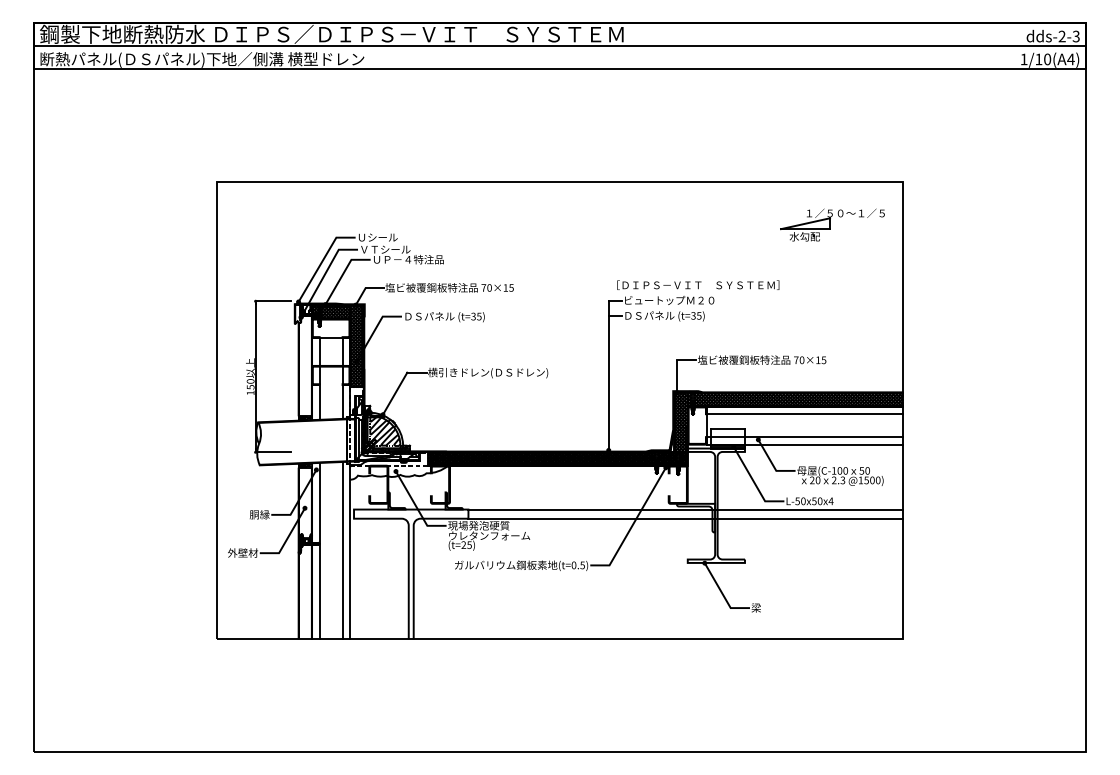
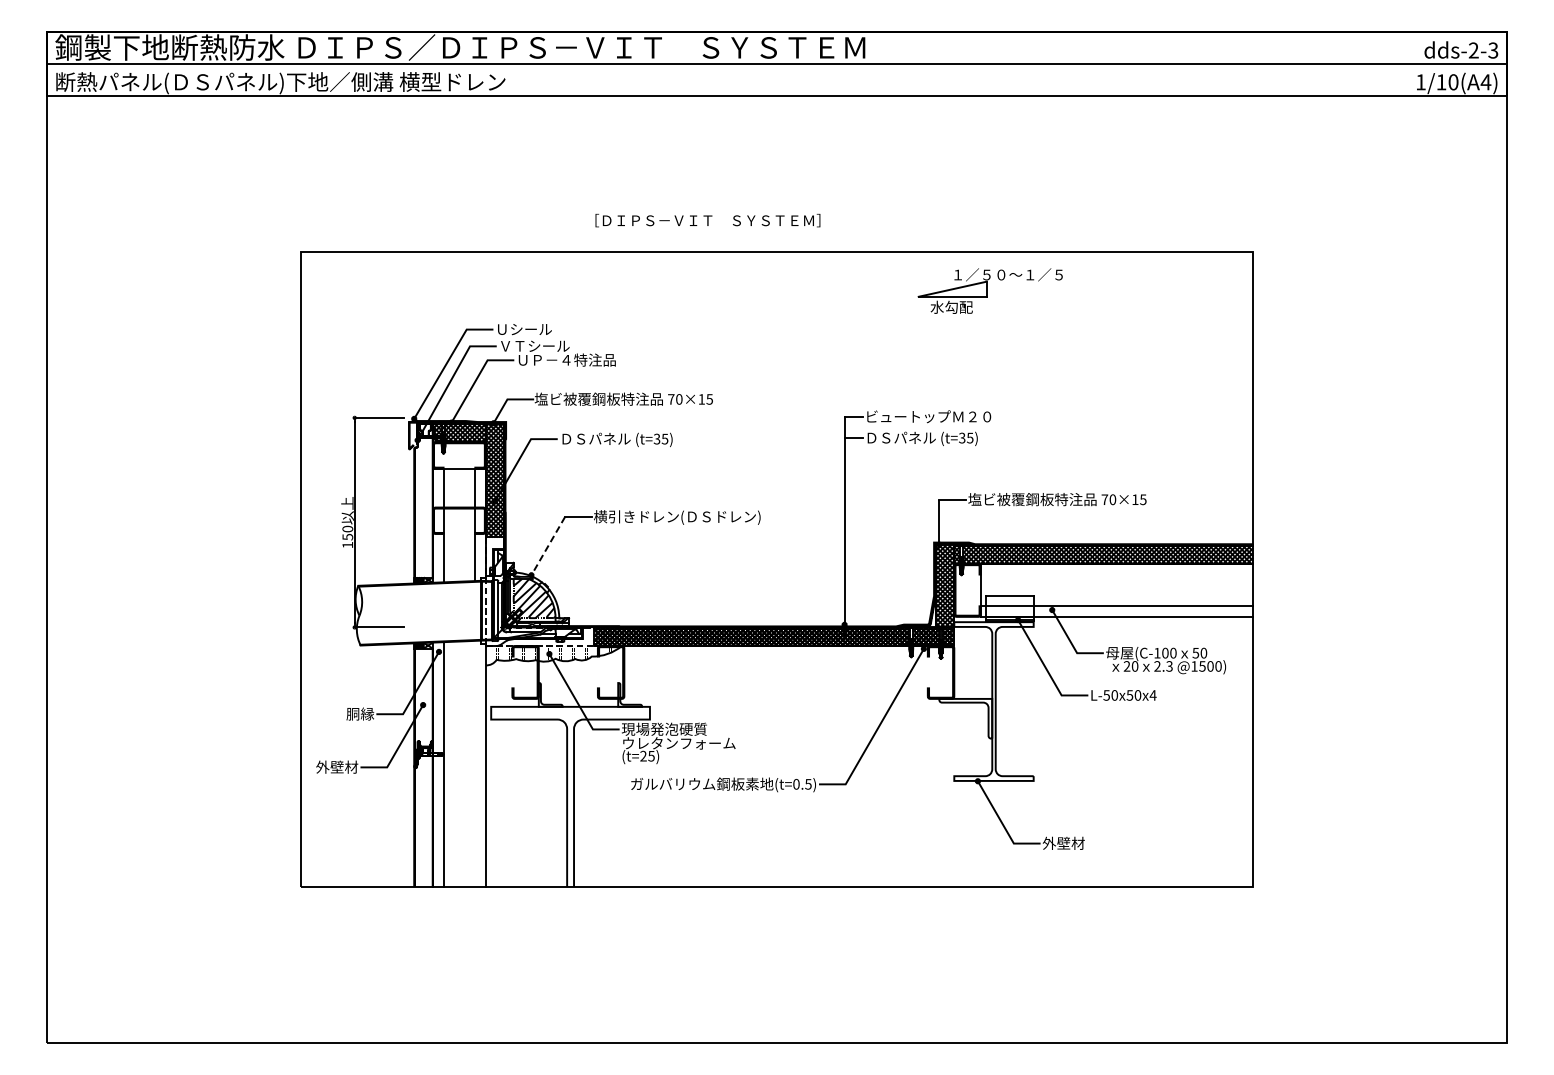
part: (832, 224) -> (989, 290), moved
text: (698, 285) -> (707, 220), moved
line: (395, 393) -> (548, 546), solid -> dashed
line: (804, 414) -> (1116, 574), removed
line: (685, 509) -> (951, 706), removed
line: (685, 518) -> (951, 719), removed
line: (342, 550) -> (475, 763), removed
text: (766, 607) -> (1063, 842), 梁 -> 外壁材

